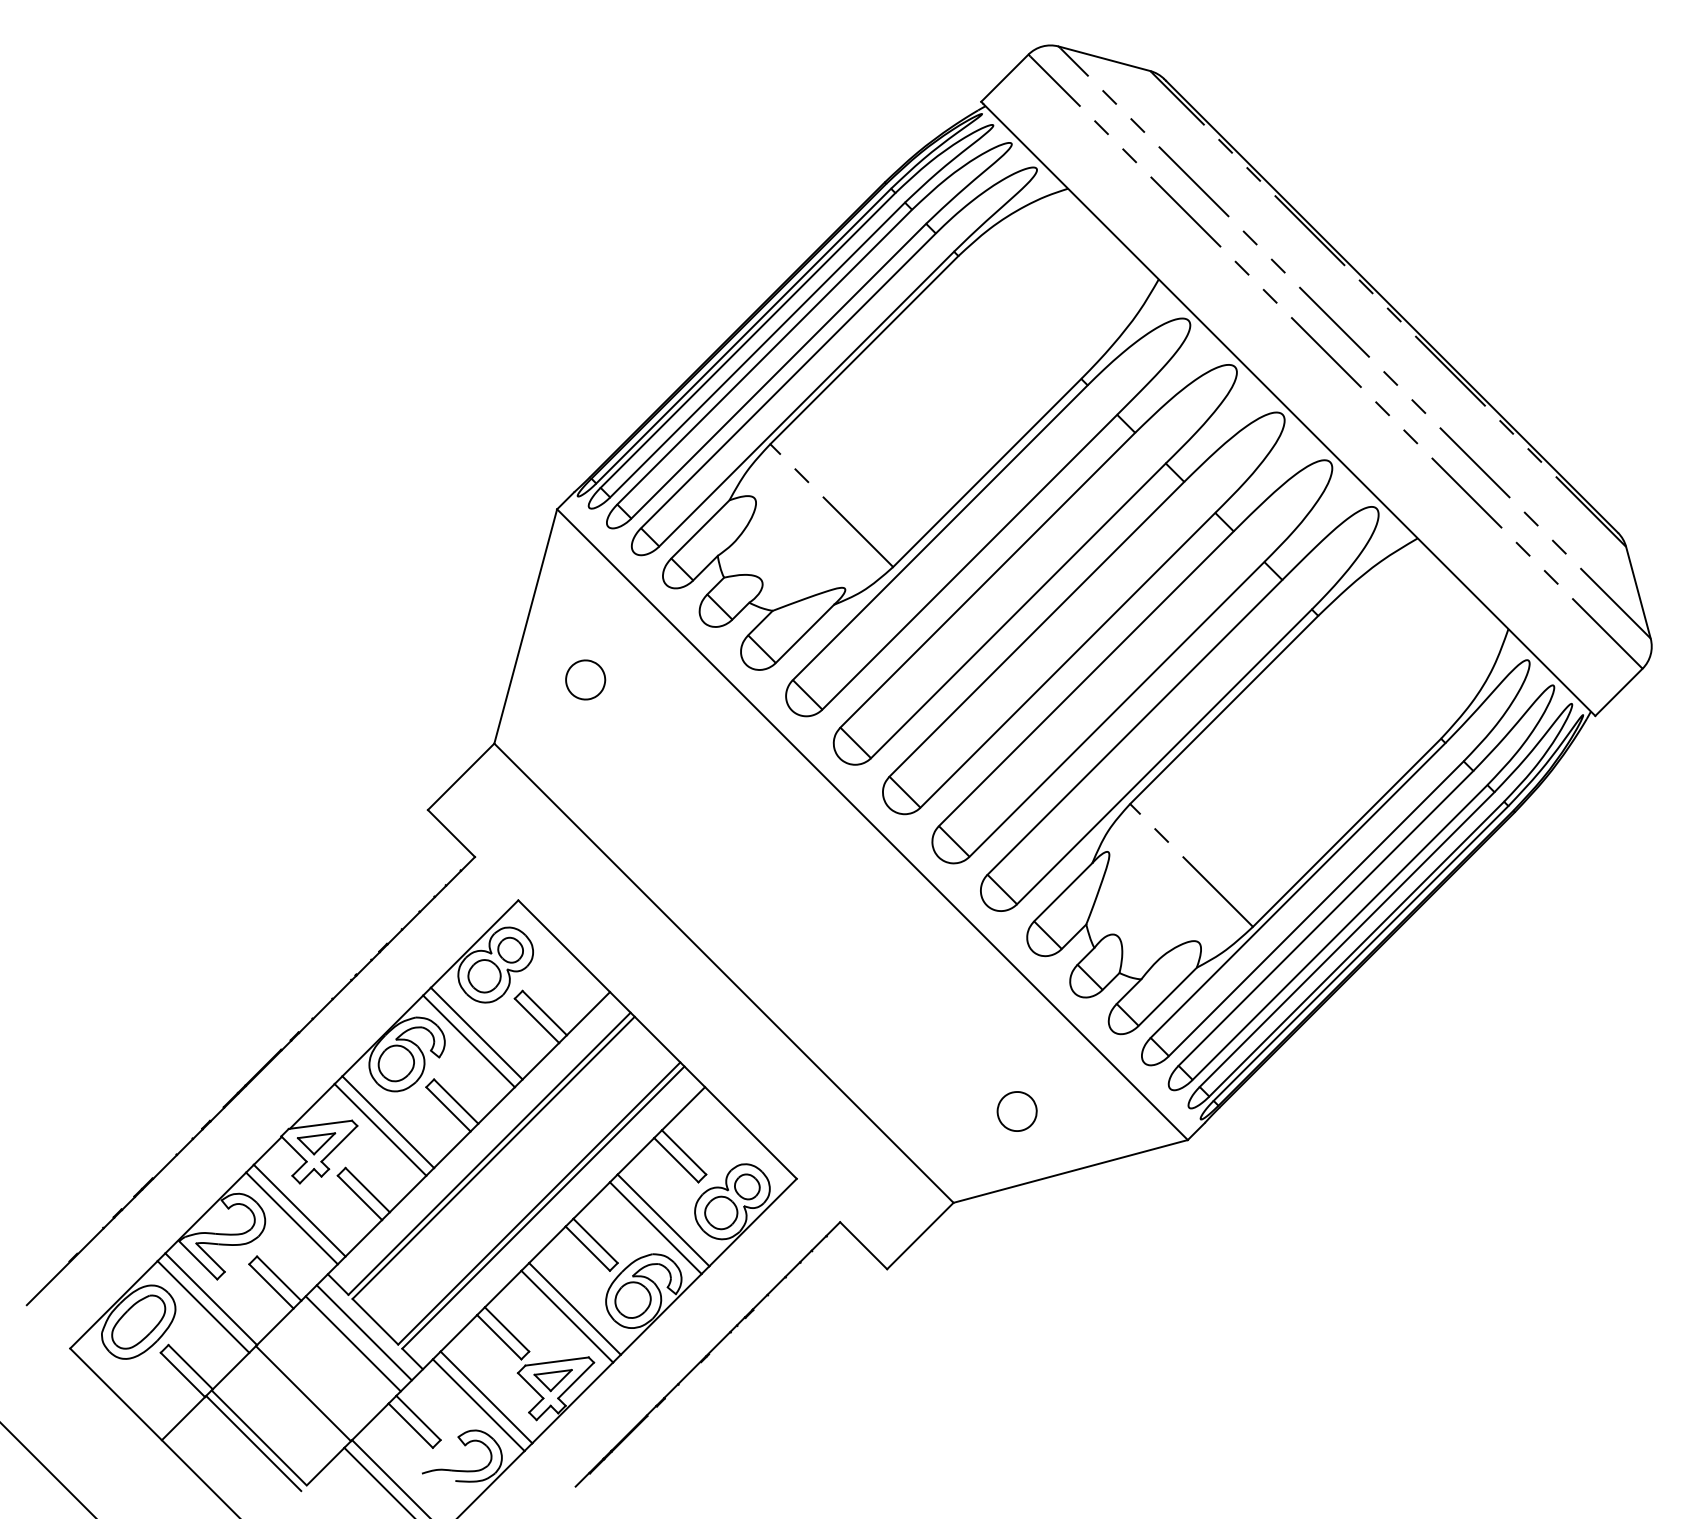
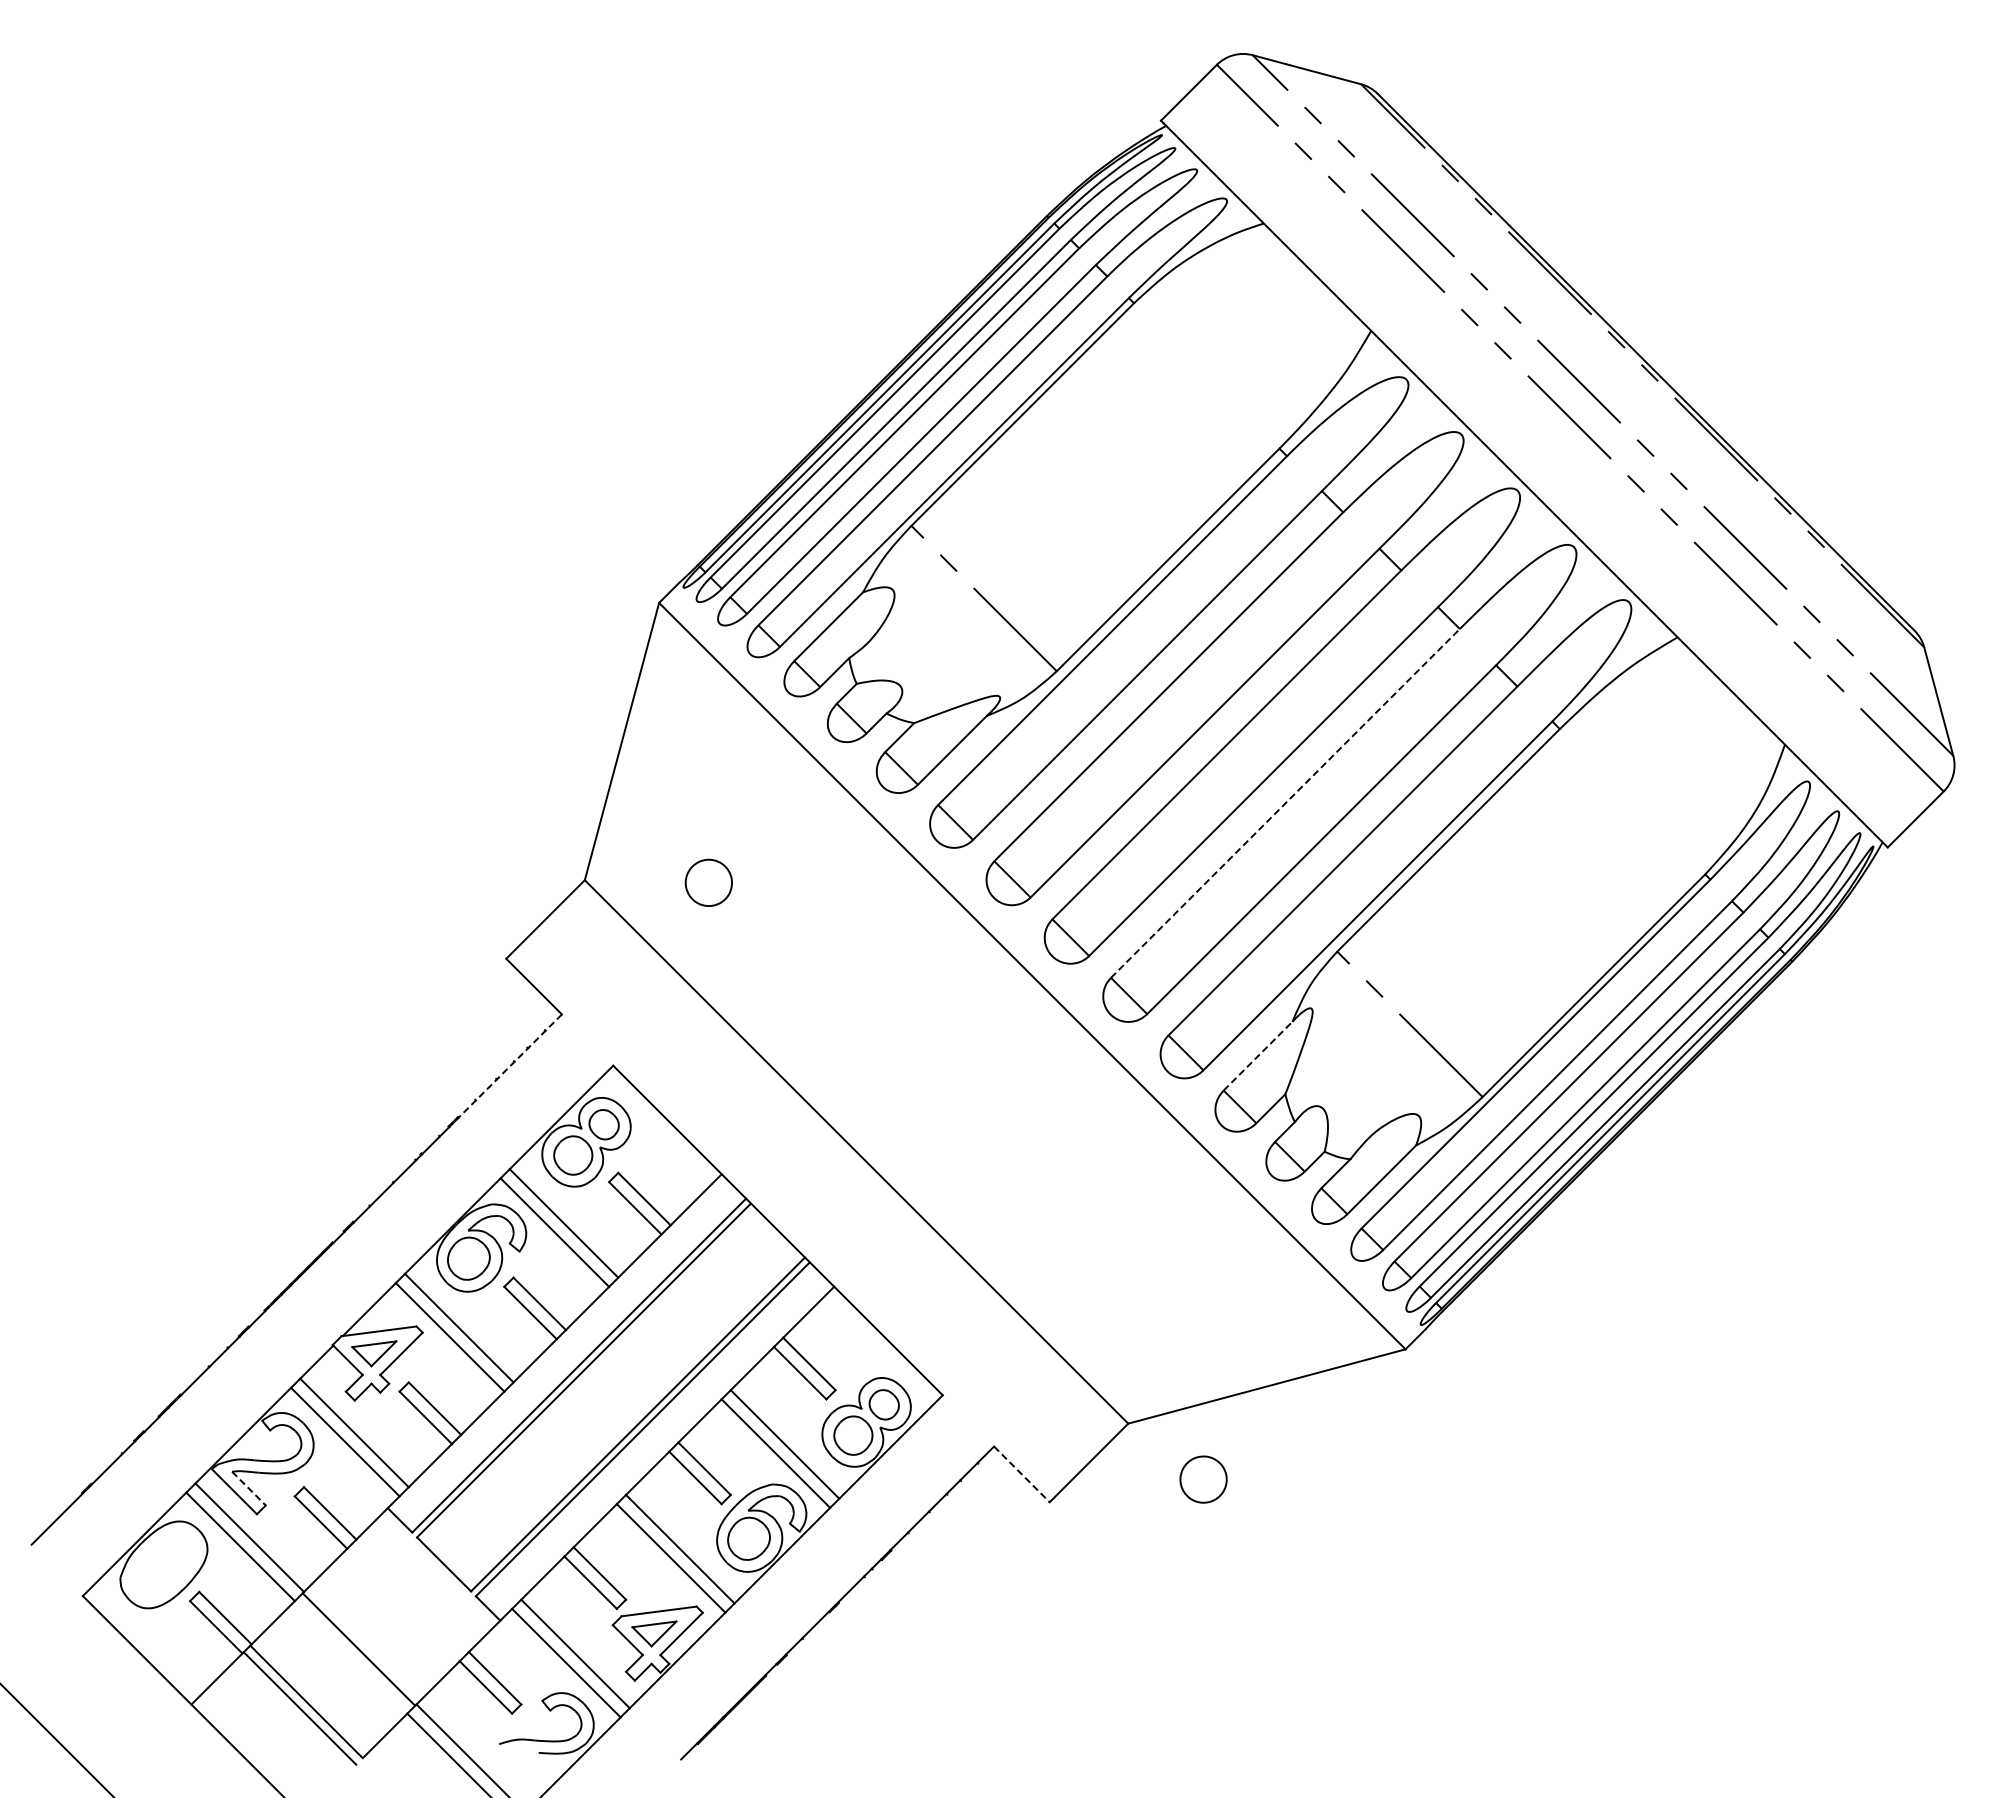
line: (1086, 678) -> (1285, 803), solid -> dashed
part: (585, 679) -> (708, 882), moved
line: (1063, 892) -> (1258, 1056), solid -> dashed
line: (430, 901) -> (509, 1066), solid -> dashed
part: (1017, 1111) -> (1203, 1479), moved
line: (864, 1245) -> (1022, 1474), solid -> dashed
line: (210, 1257) -> (248, 1488), solid -> dashed
part: (138, 1321) -> (163, 1564), removed
line: (363, 1332) -> (430, 1577), removed
line: (352, 1343) -> (417, 1590), removed

